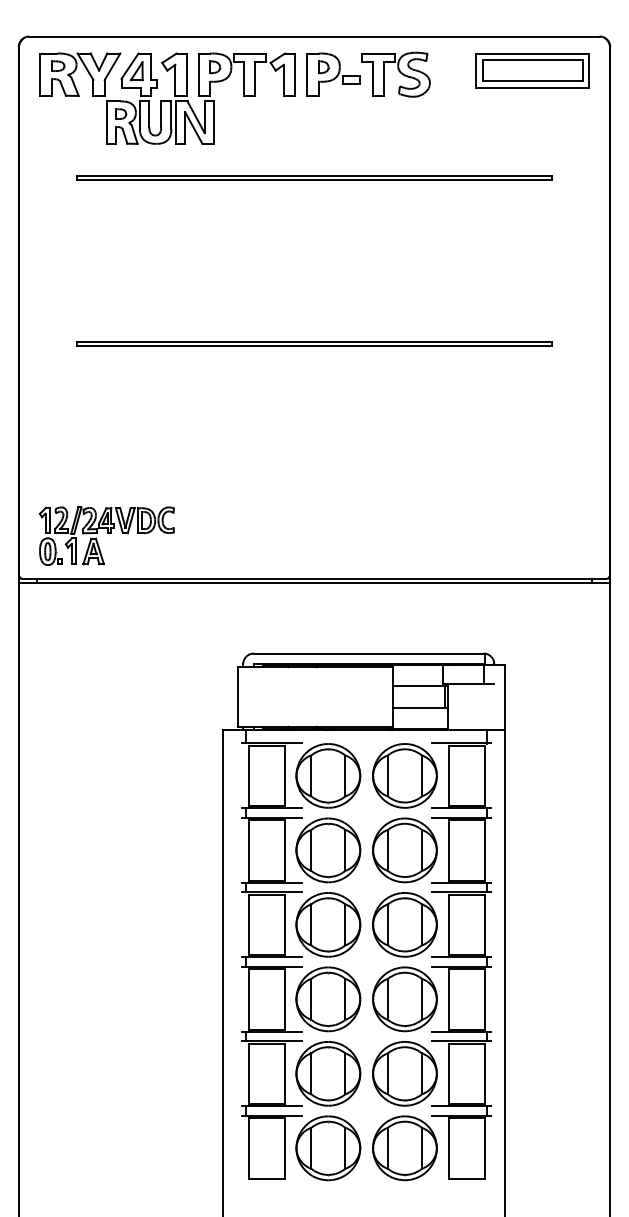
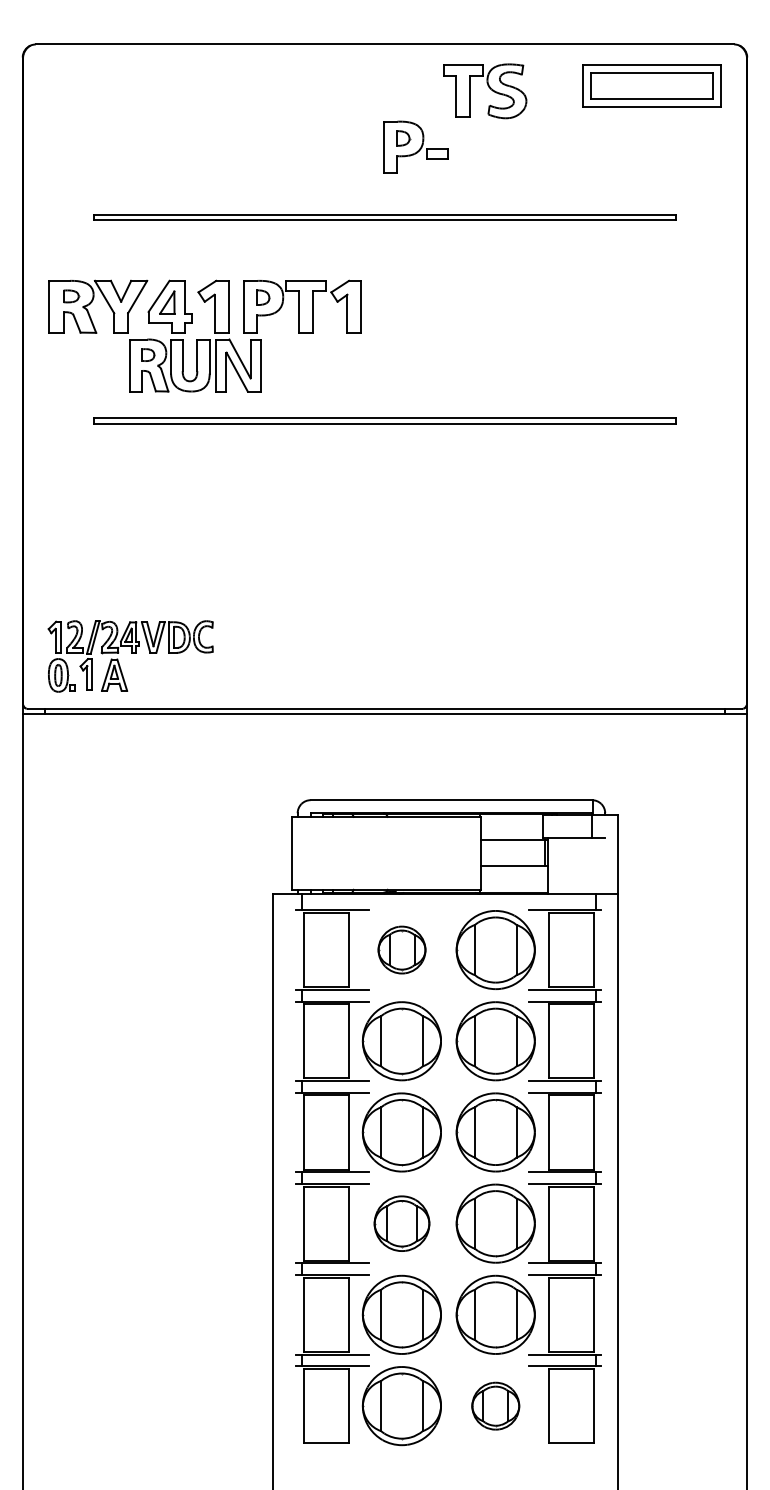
part: (333, 74) -> (415, 147), moved
part: (167, 98) -> (204, 335), moved
part: (328, 775) -> (402, 949), size x0.6
part: (328, 999) -> (402, 1223), size x0.7
part: (404, 1148) -> (495, 1406), size x0.6

